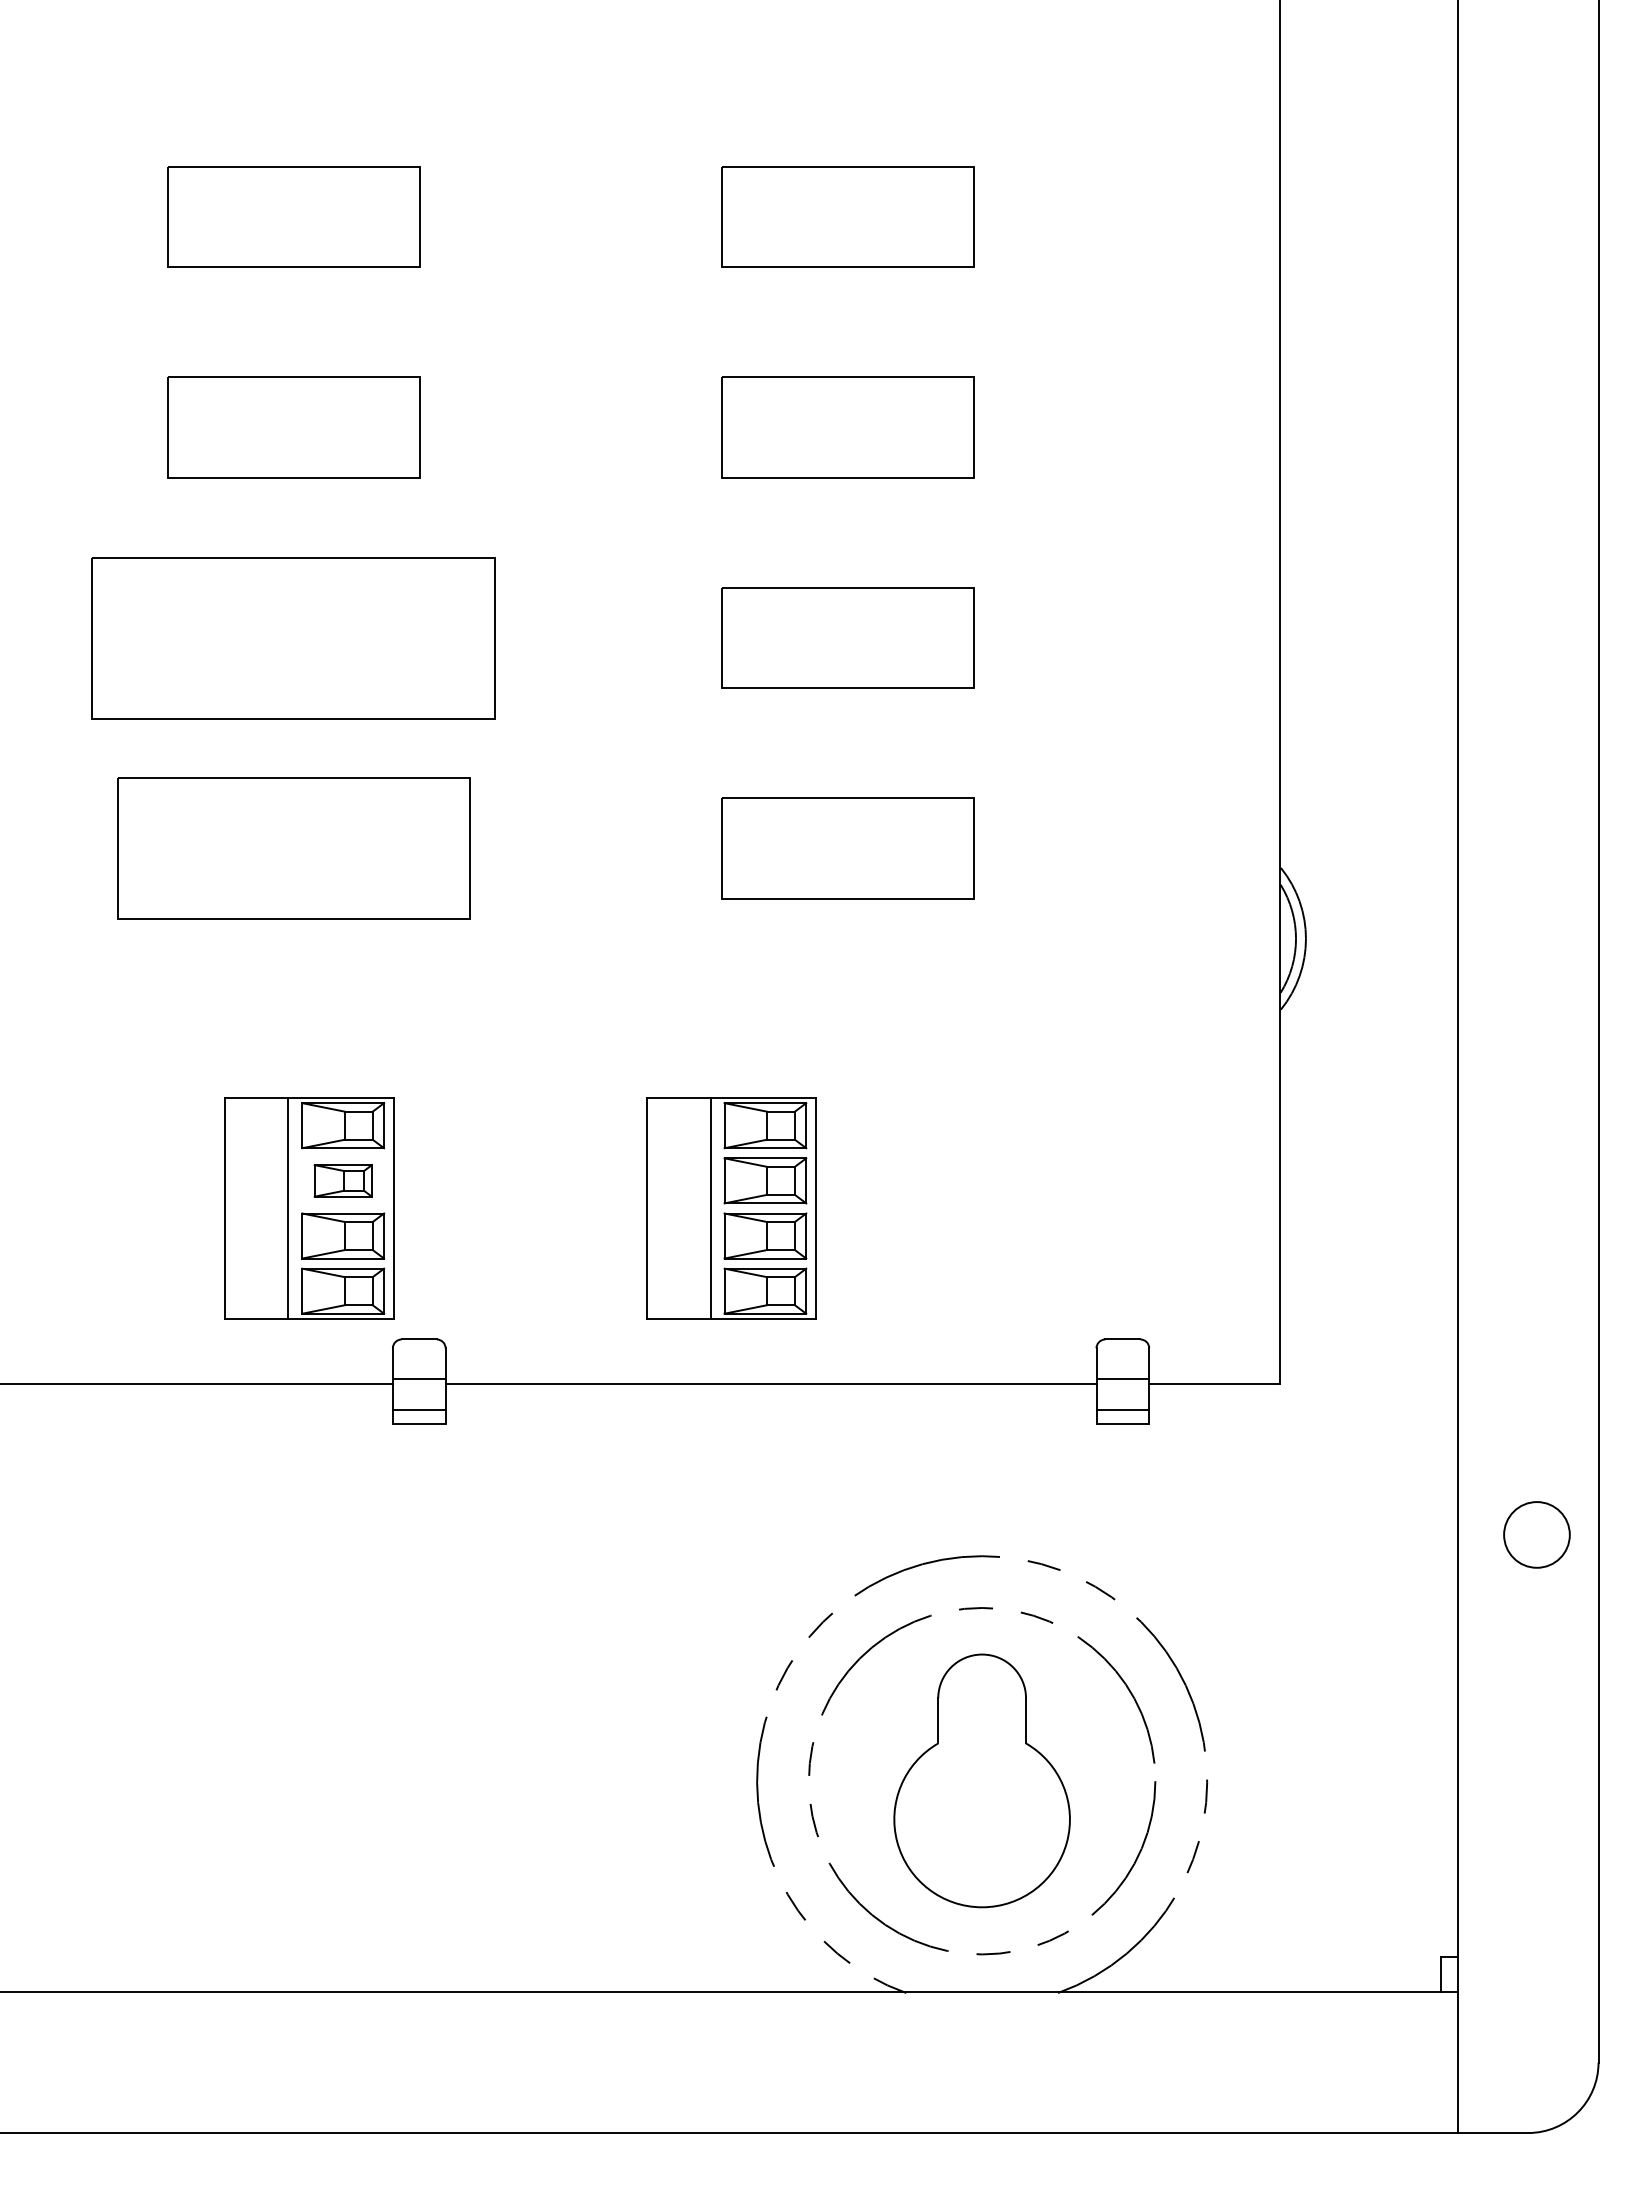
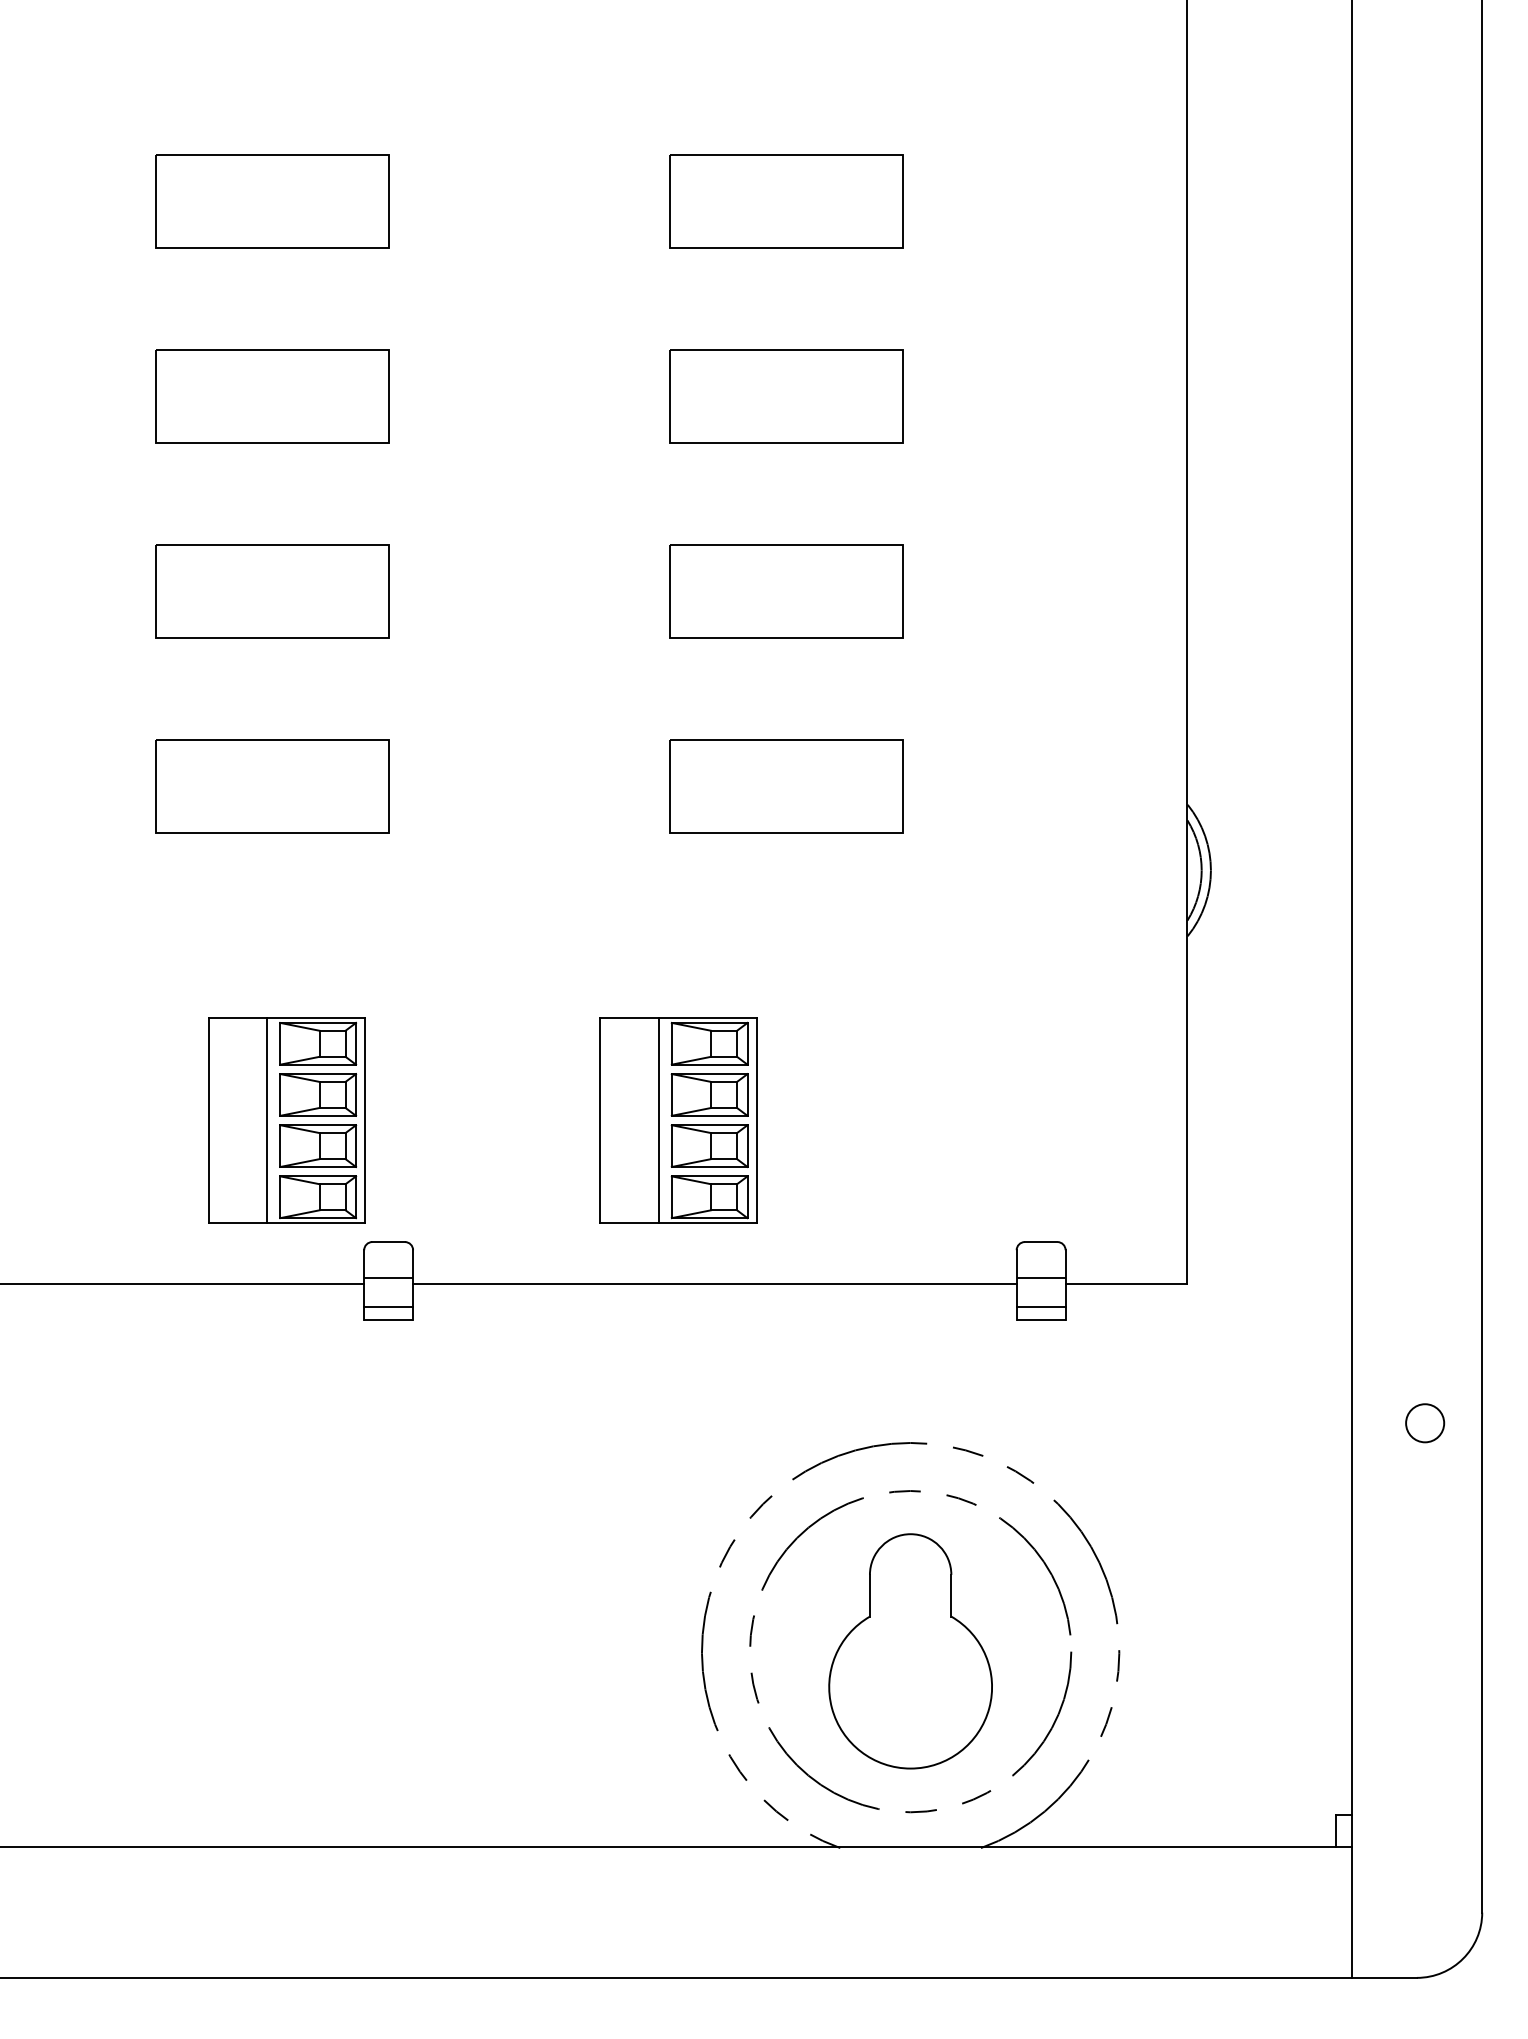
part: (293, 637) -> (272, 591), size x0.62
part: (293, 848) -> (272, 786), size x0.71
part: (343, 1180) -> (318, 1094), size x1.43
circle: (1536, 1534) -> (1424, 1422), size x0.62

